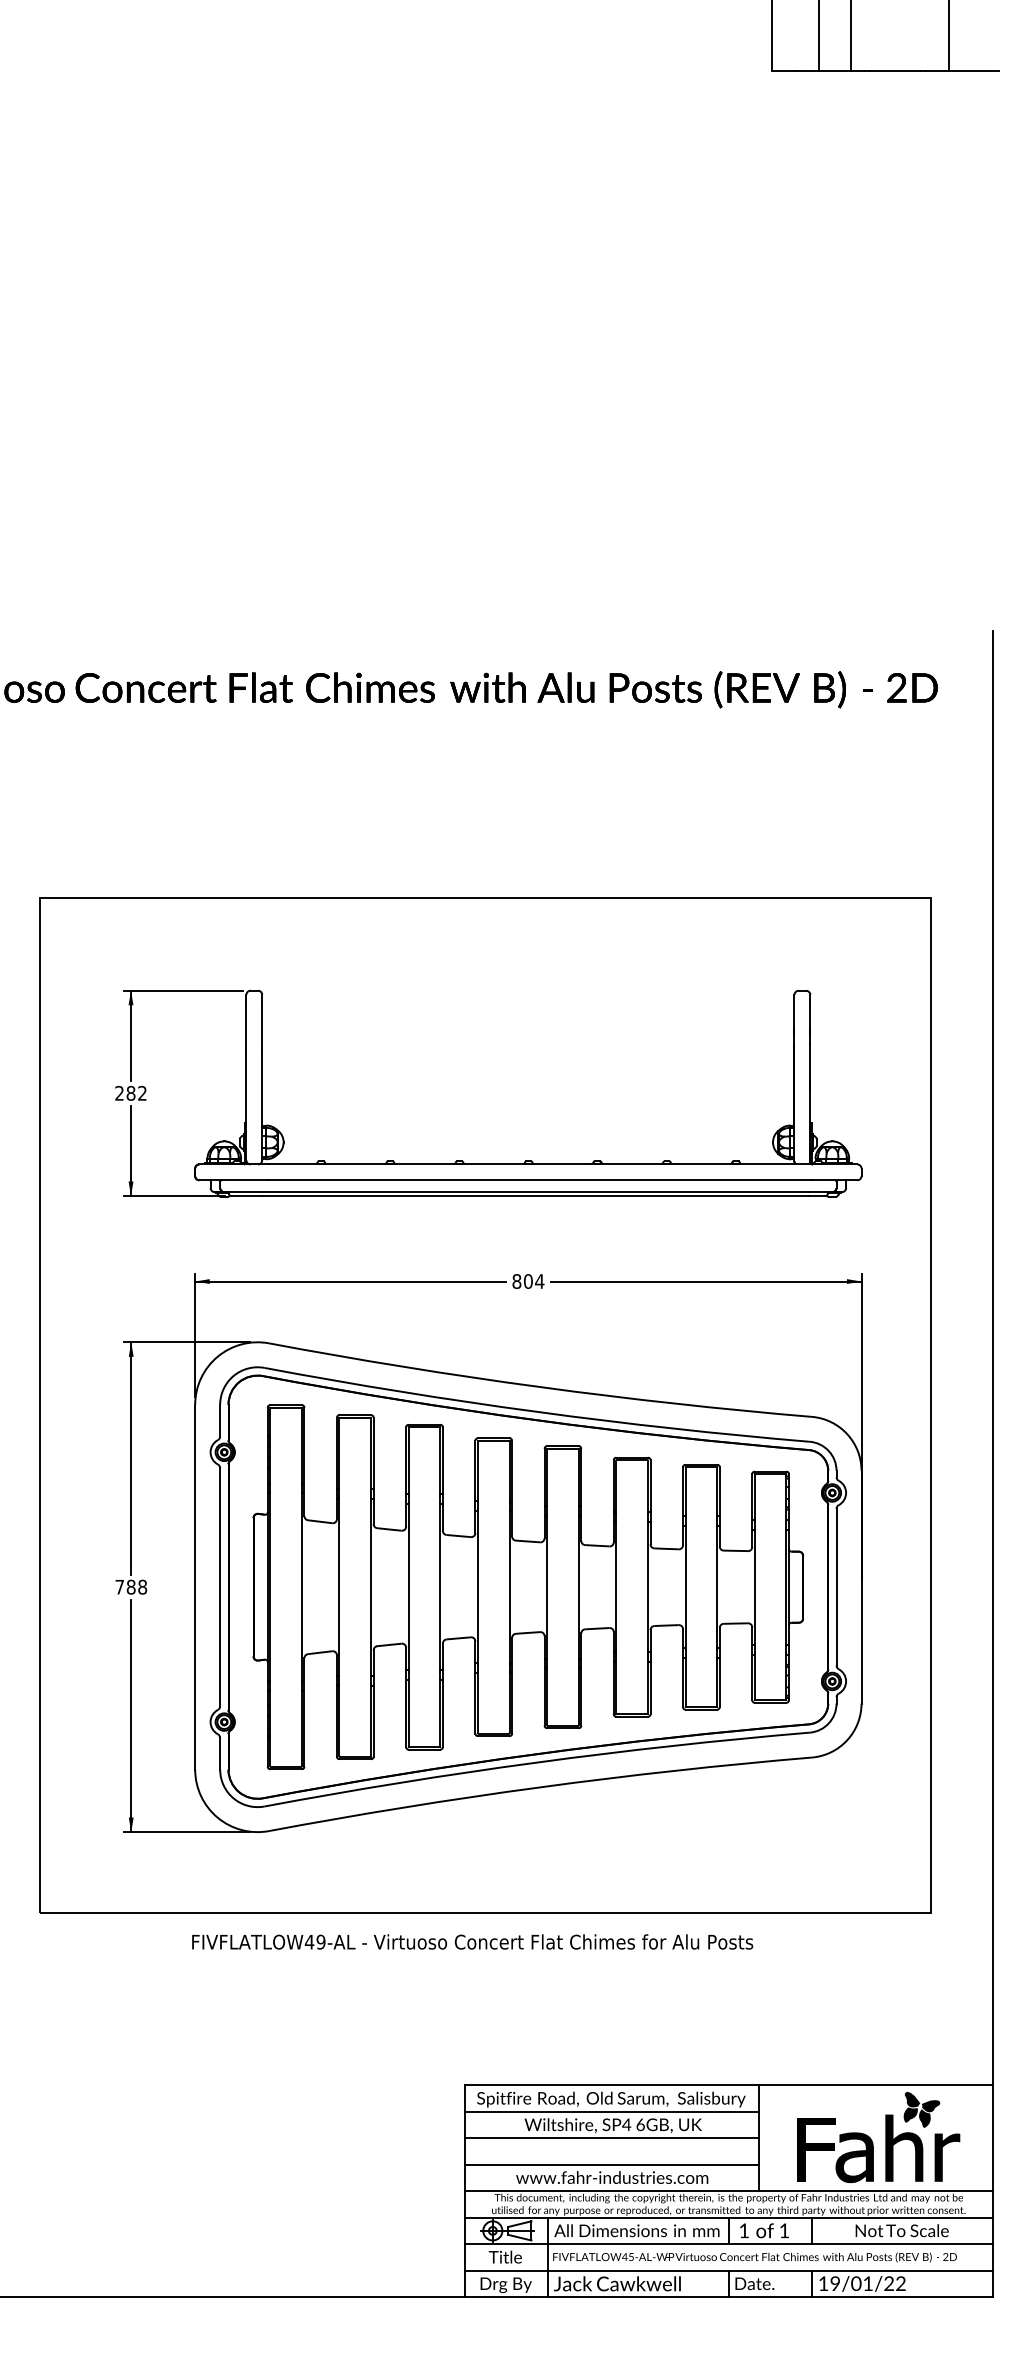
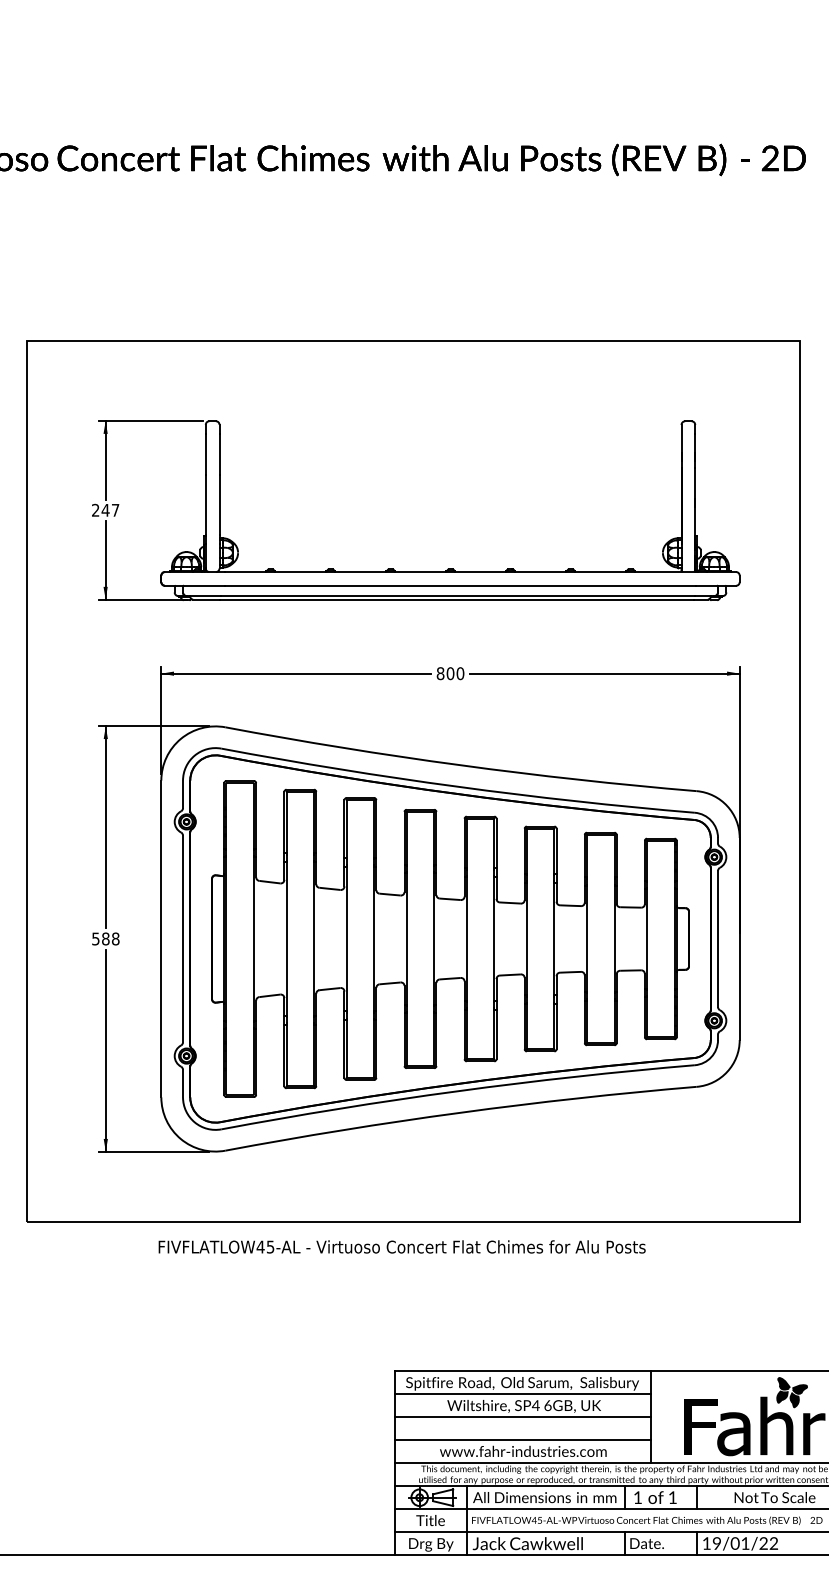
text: (136, 1092) -> (110, 509), 282 -> 247
text: (539, 1281) -> (460, 673), 804 -> 800
text: (119, 1587) -> (95, 939), 788 -> 588
text: (320, 1941) -> (270, 1246), FIVFLATLOW49-AL -> FIVFLATLOW45-AL

